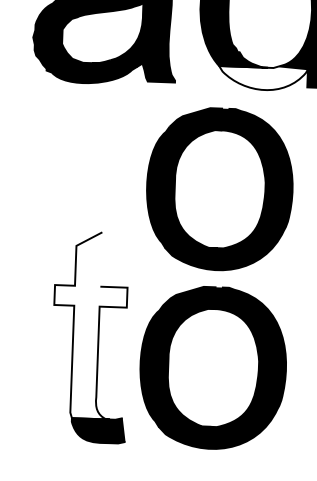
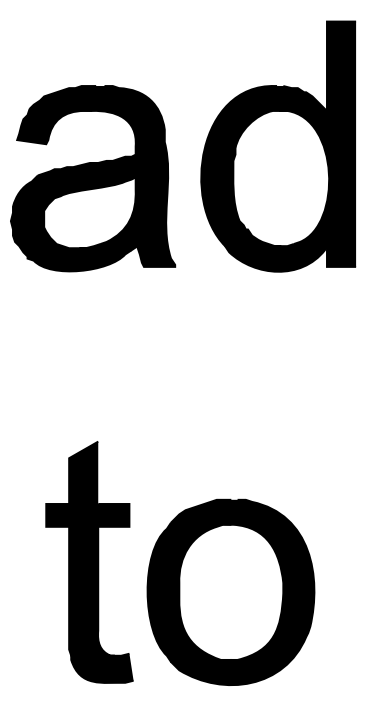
fill: (262, 77) -> (275, 257), added
part: (219, 188) -> (230, 386), removed
fill: (89, 325) -> (87, 548), added

